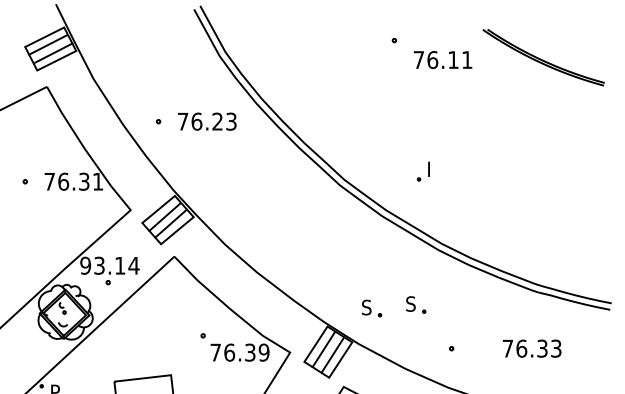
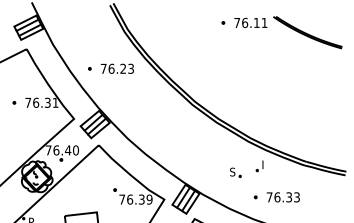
text: (442, 59) -> (250, 22), moved
part: (422, 172) -> (259, 166), moved
text: (110, 265) -> (62, 150), 93.14 -> 76.40
part: (371, 308) -> (210, 174), removed
text: (530, 348) -> (282, 197), moved

